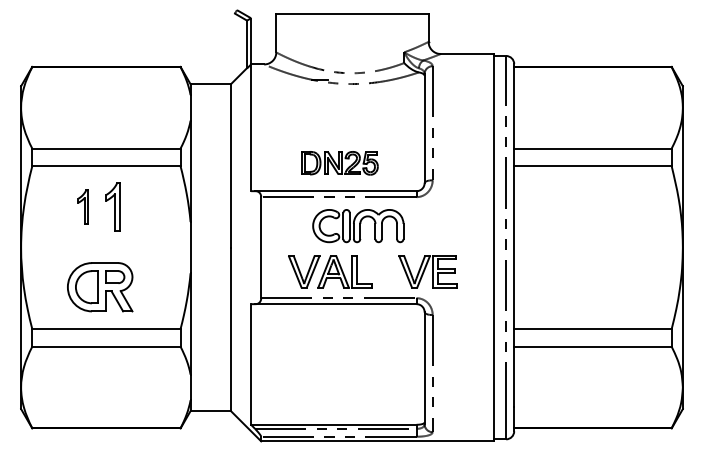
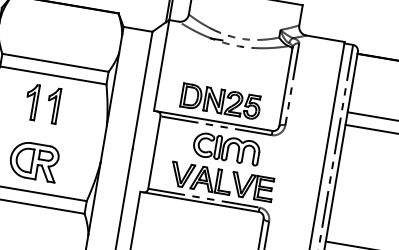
part: (339, 163) -> (220, 101), size x1.43
part: (83, 206) -> (32, 101), size x1.43
part: (427, 271) -> (252, 186), moved

